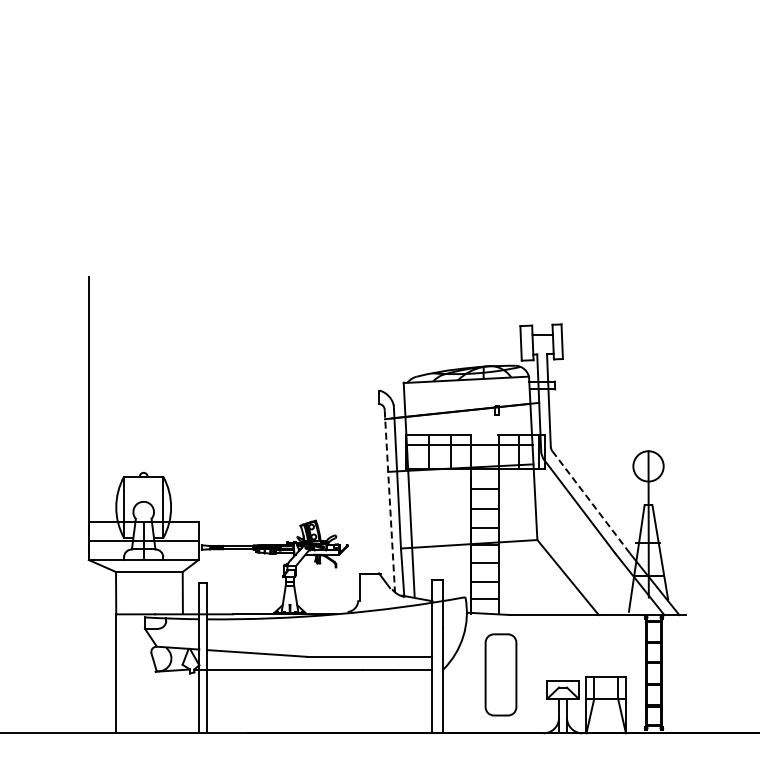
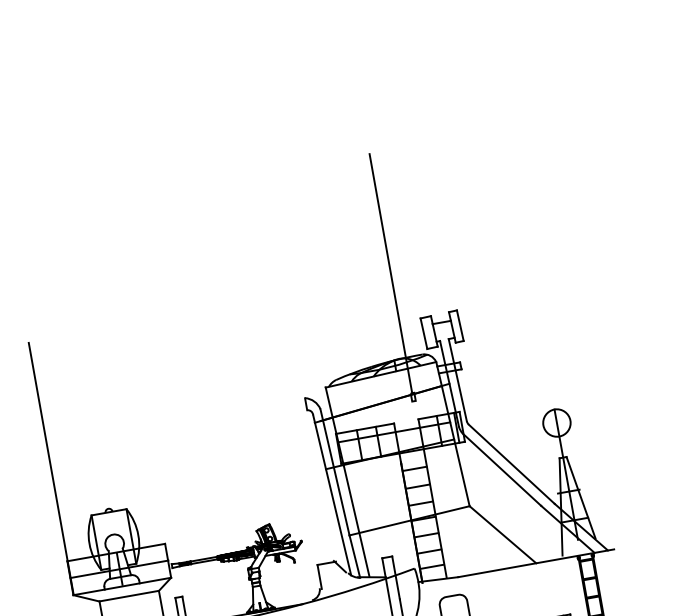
line: (496, 271) -> (390, 273), added
line: (389, 501) -> (331, 495), dashed -> solid
line: (591, 502) -> (511, 464), dashed -> solid

